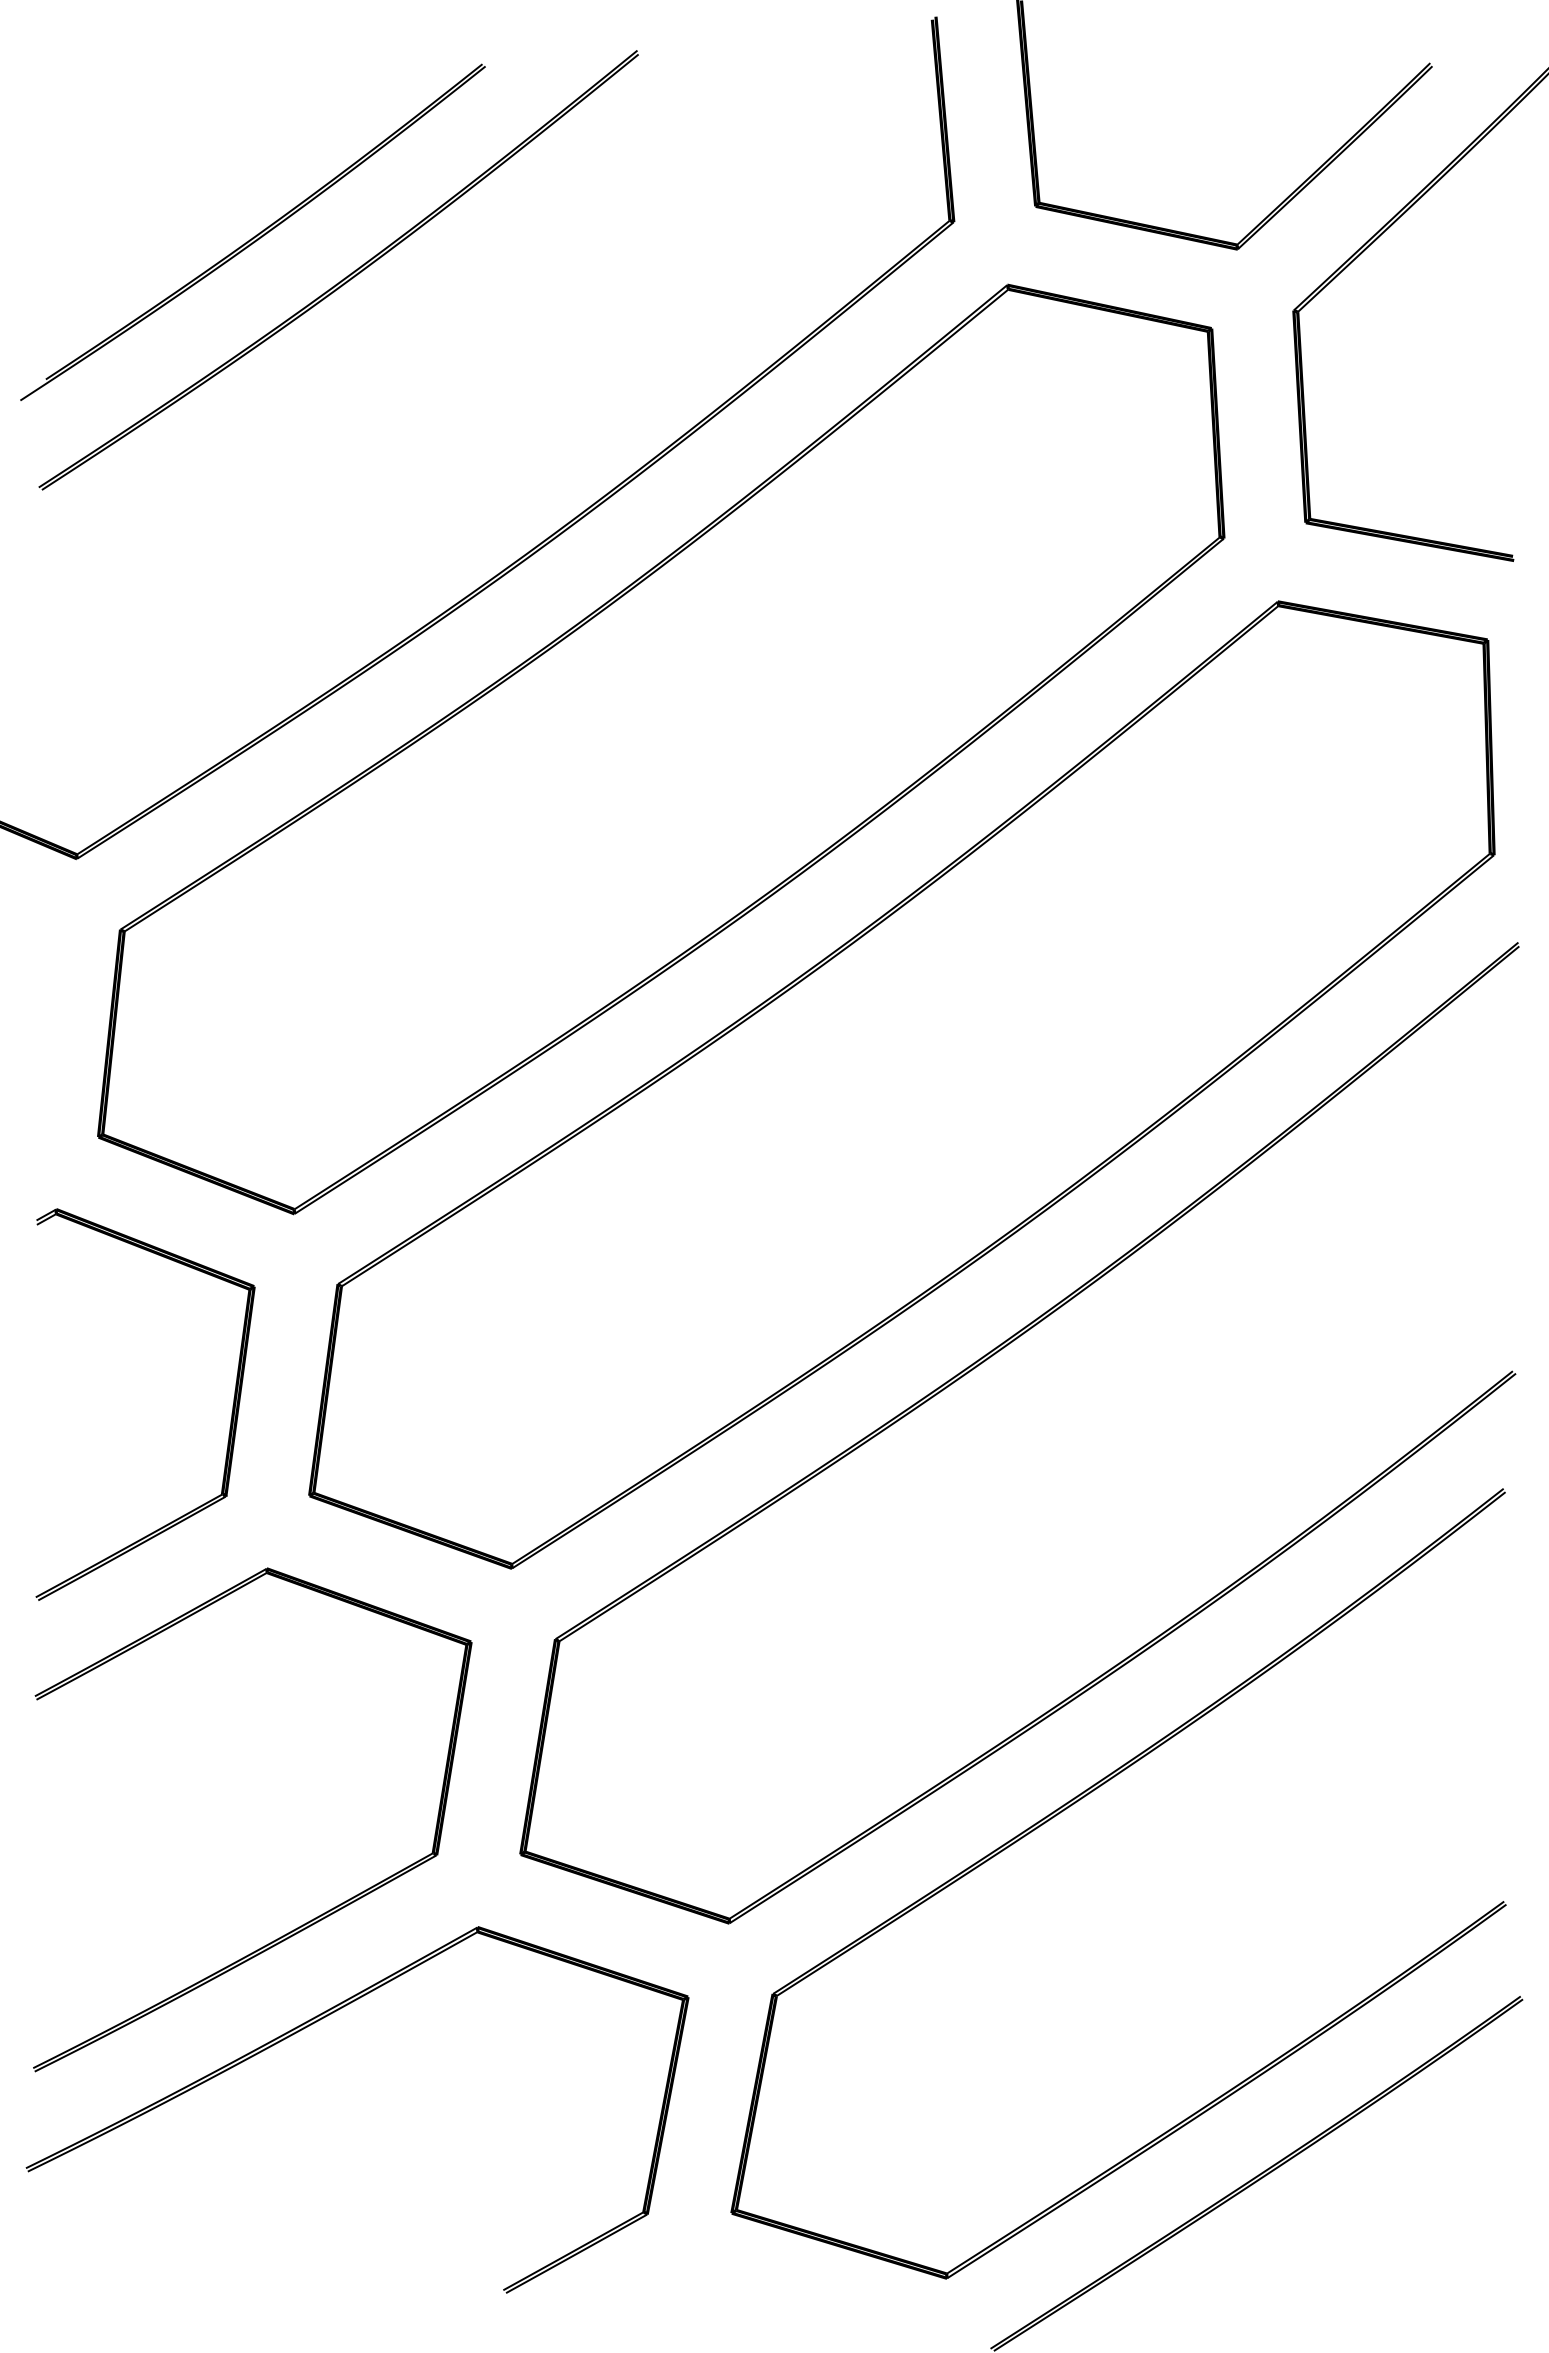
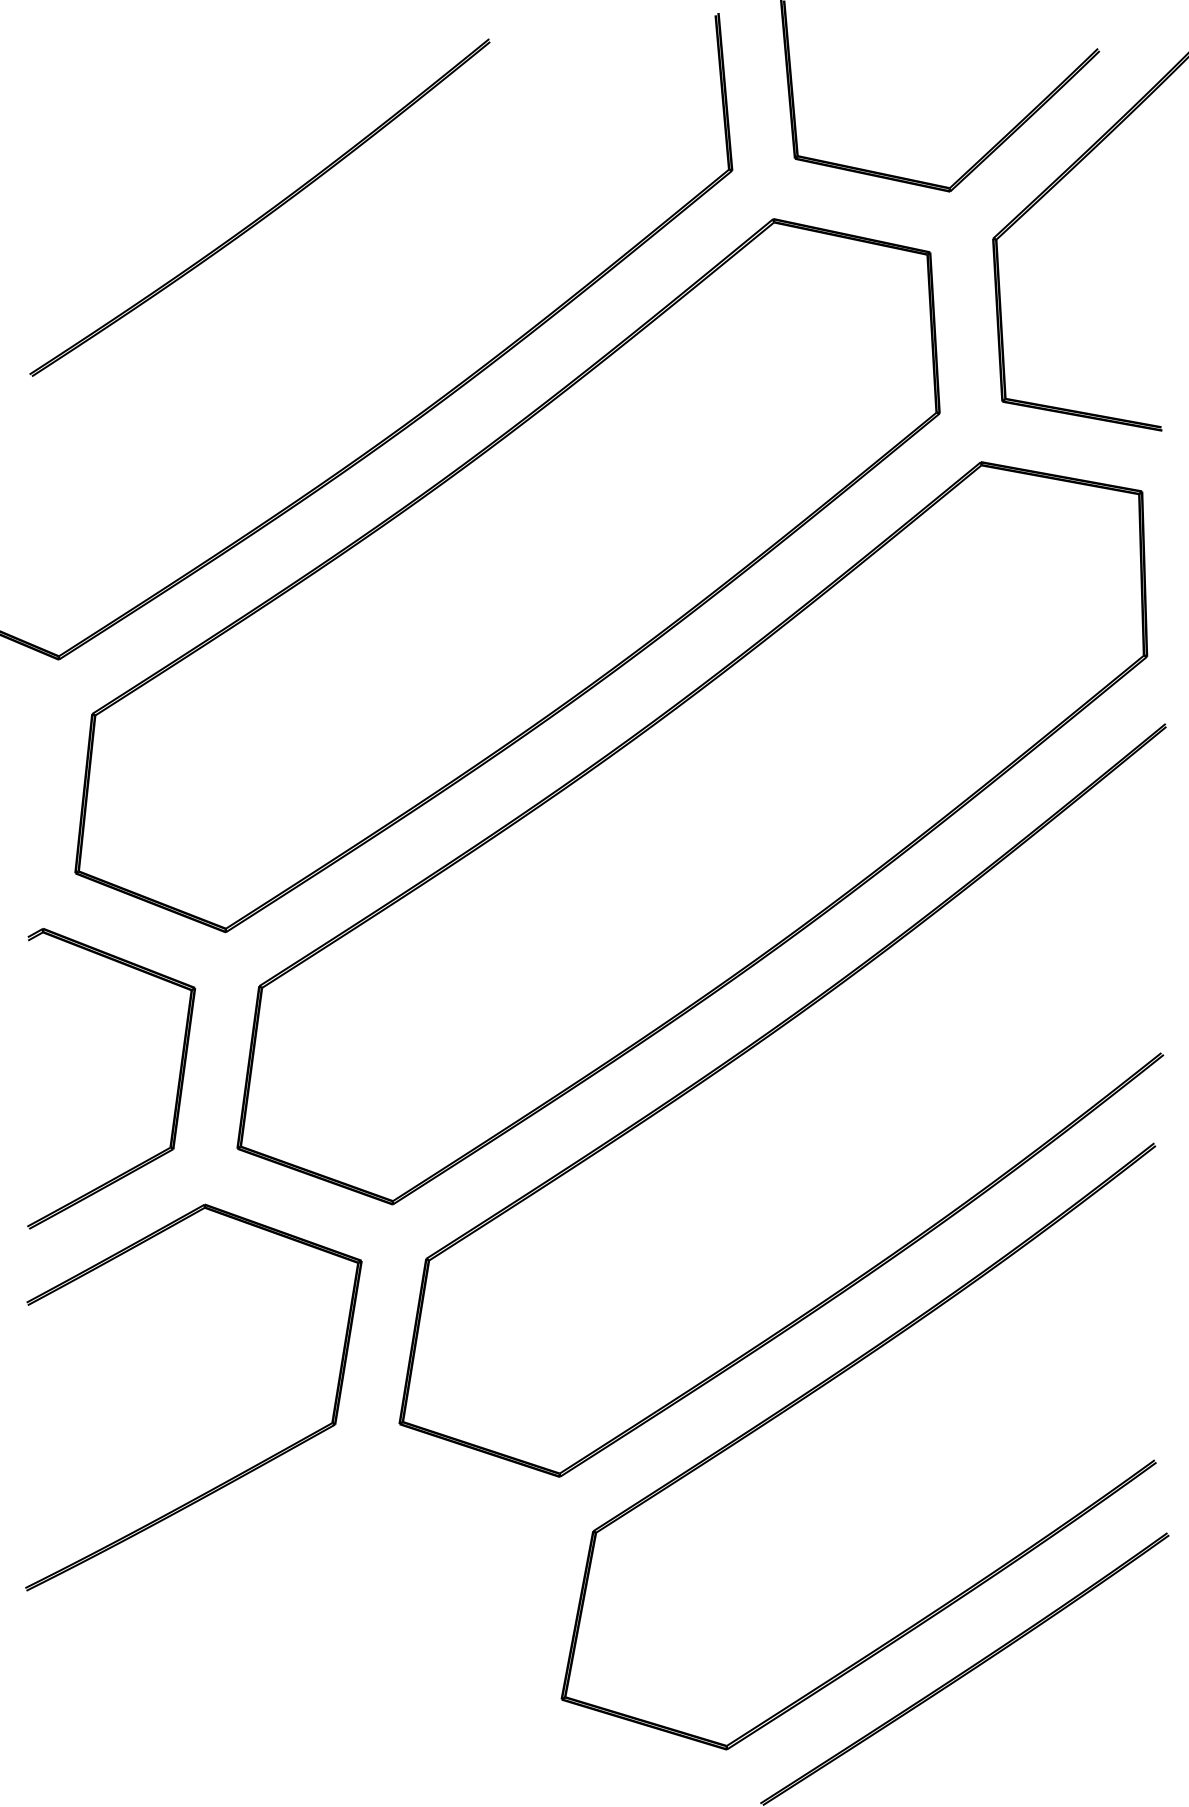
part: (252, 231) -> (193, 177), removed
part: (313, 2024) -> (240, 1554), removed

